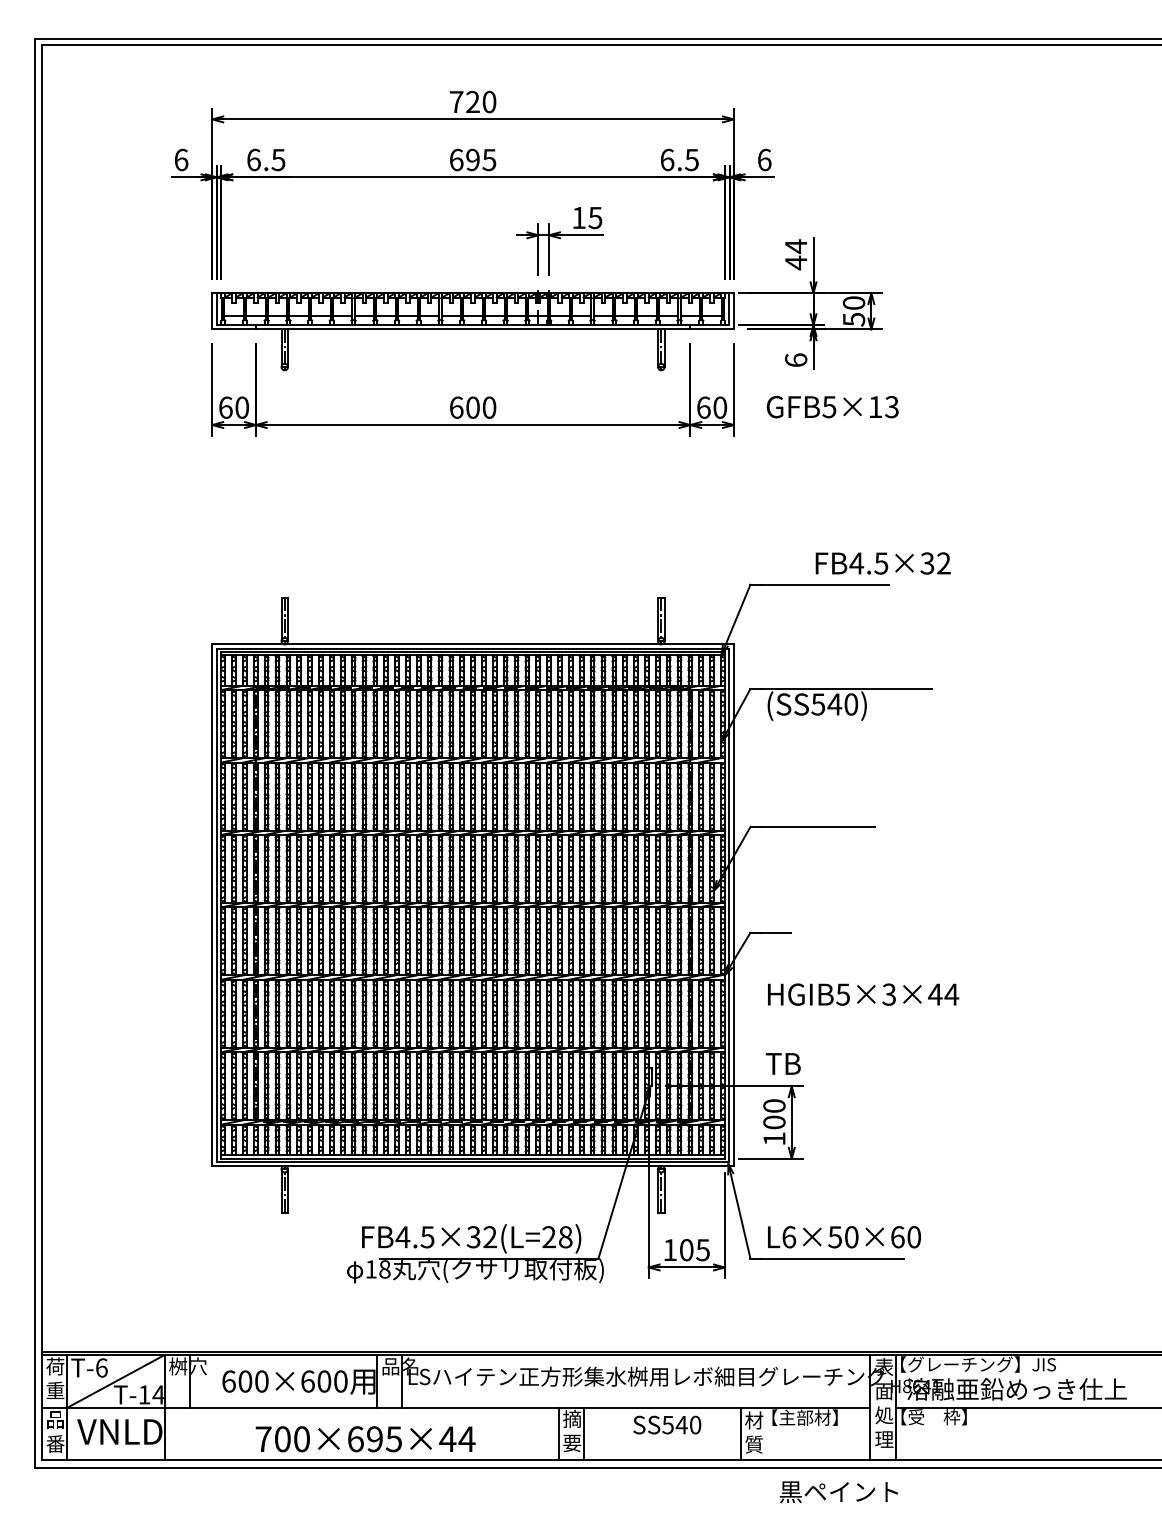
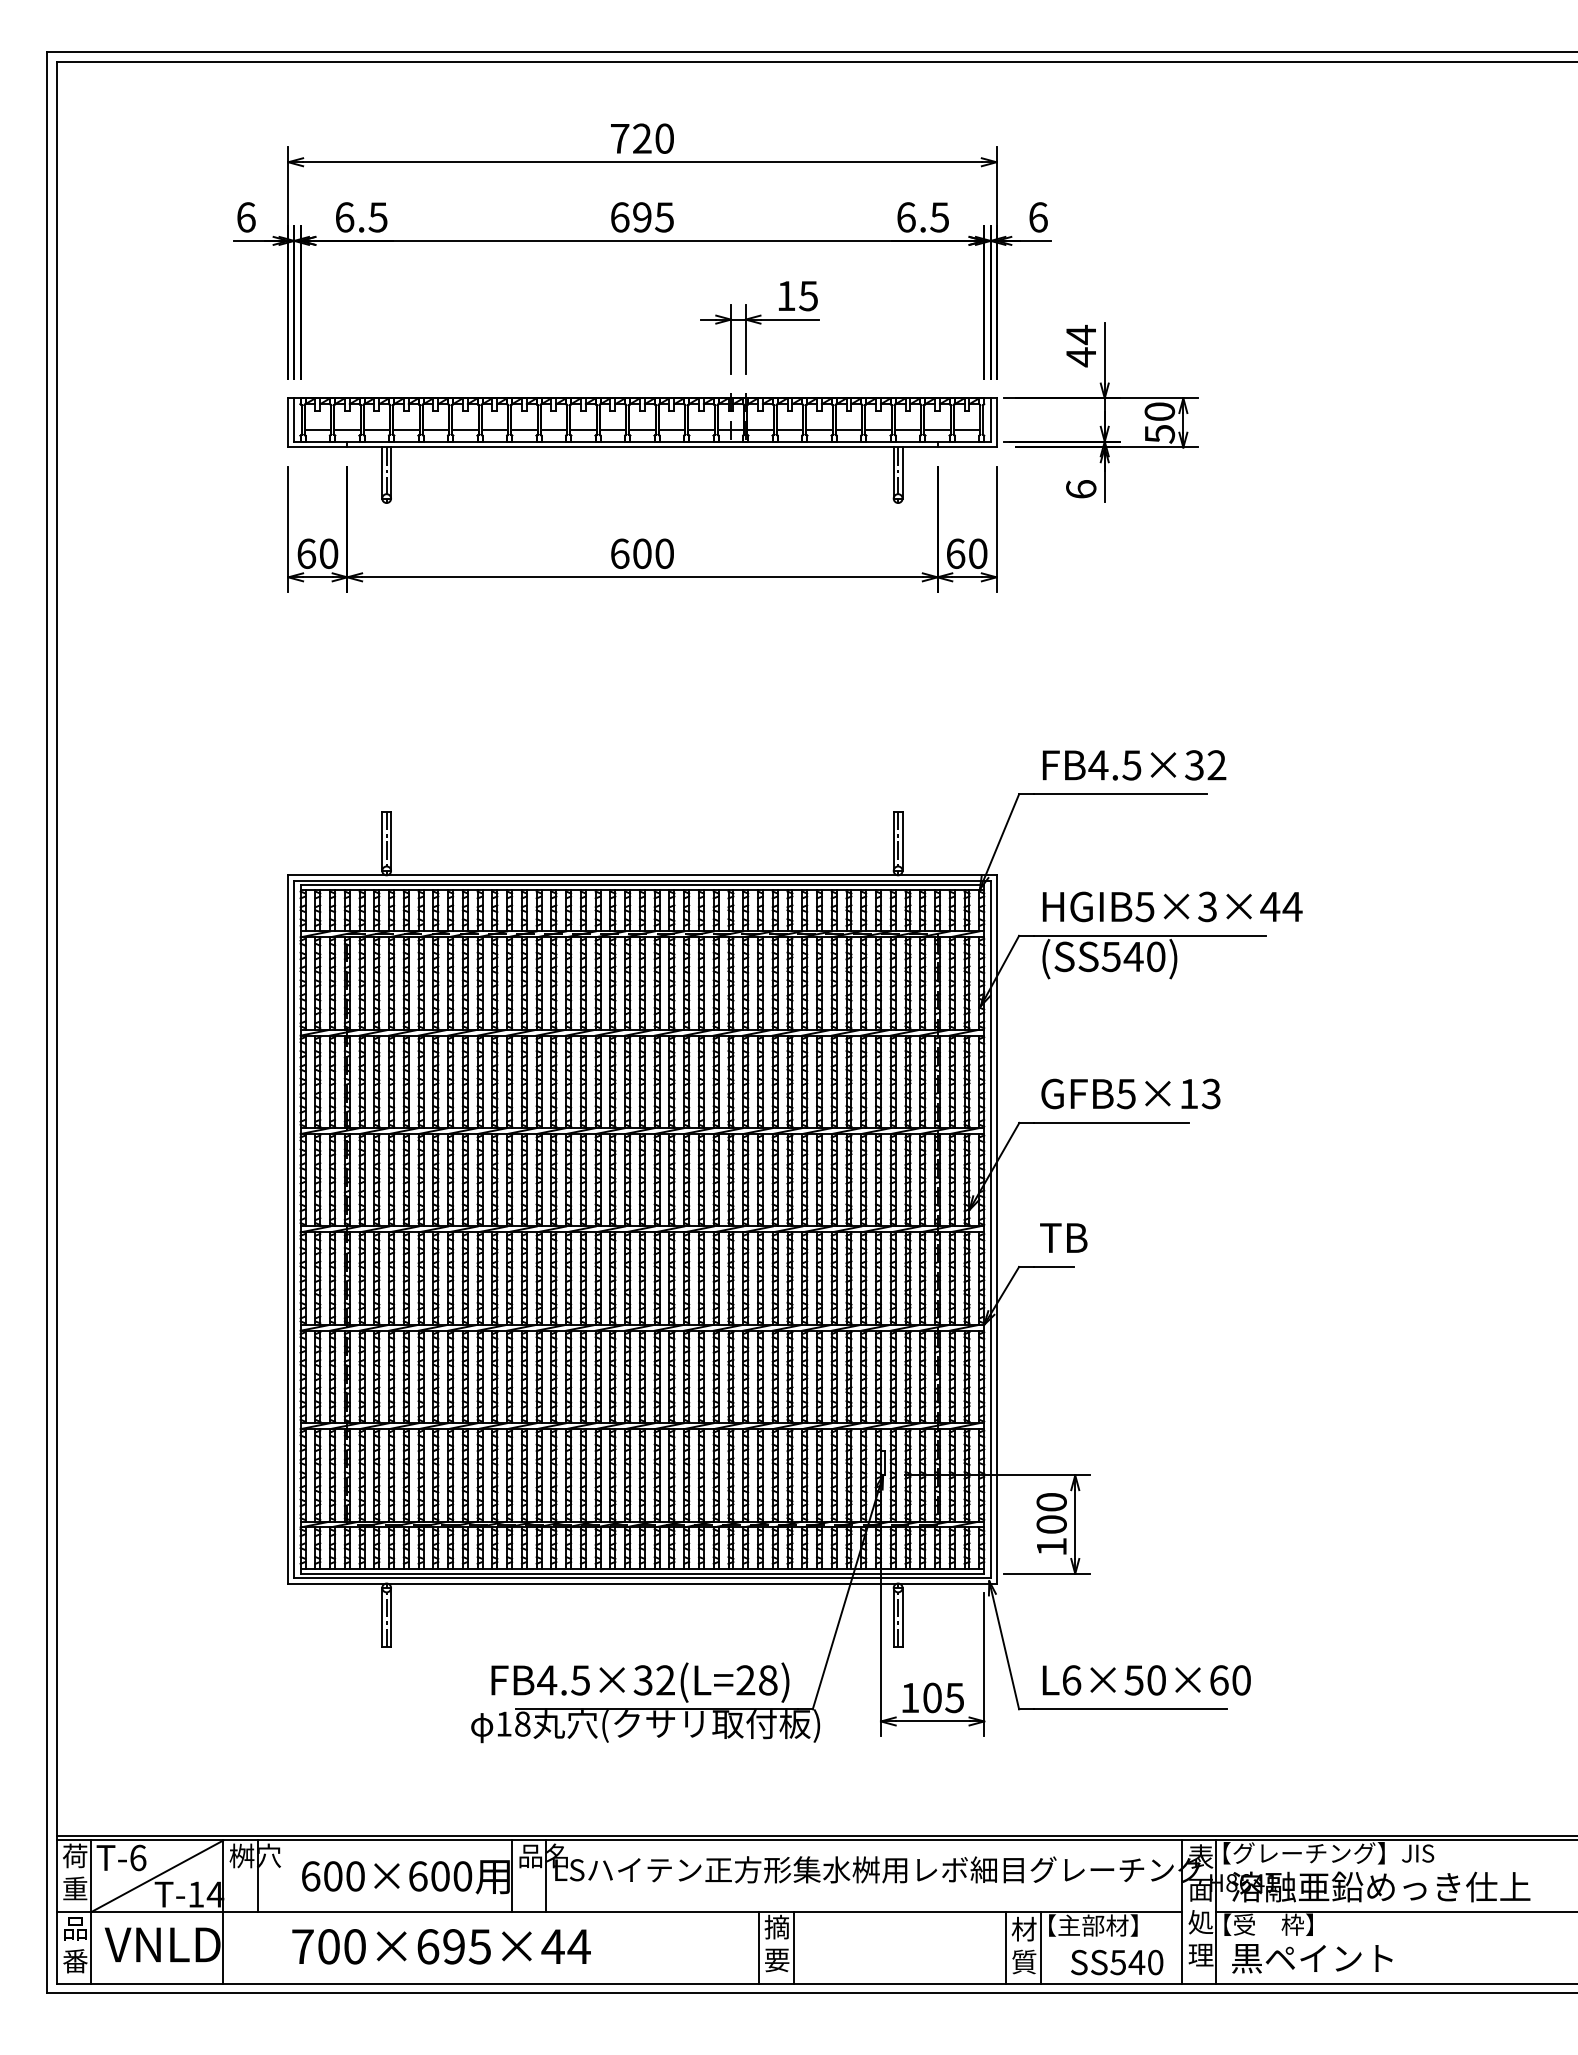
text: (832, 406) -> (1130, 1093), moved
text: (883, 563) -> (1134, 765), moved
text: (863, 994) -> (1172, 906), moved
text: (783, 1063) -> (1063, 1237), moved
text: (667, 1425) -> (1117, 1962), moved
line: (766, 1433) -> (1040, 1947), added
text: (365, 1439) -> (441, 1946), moved
text: (839, 1492) -> (1312, 1958), moved

